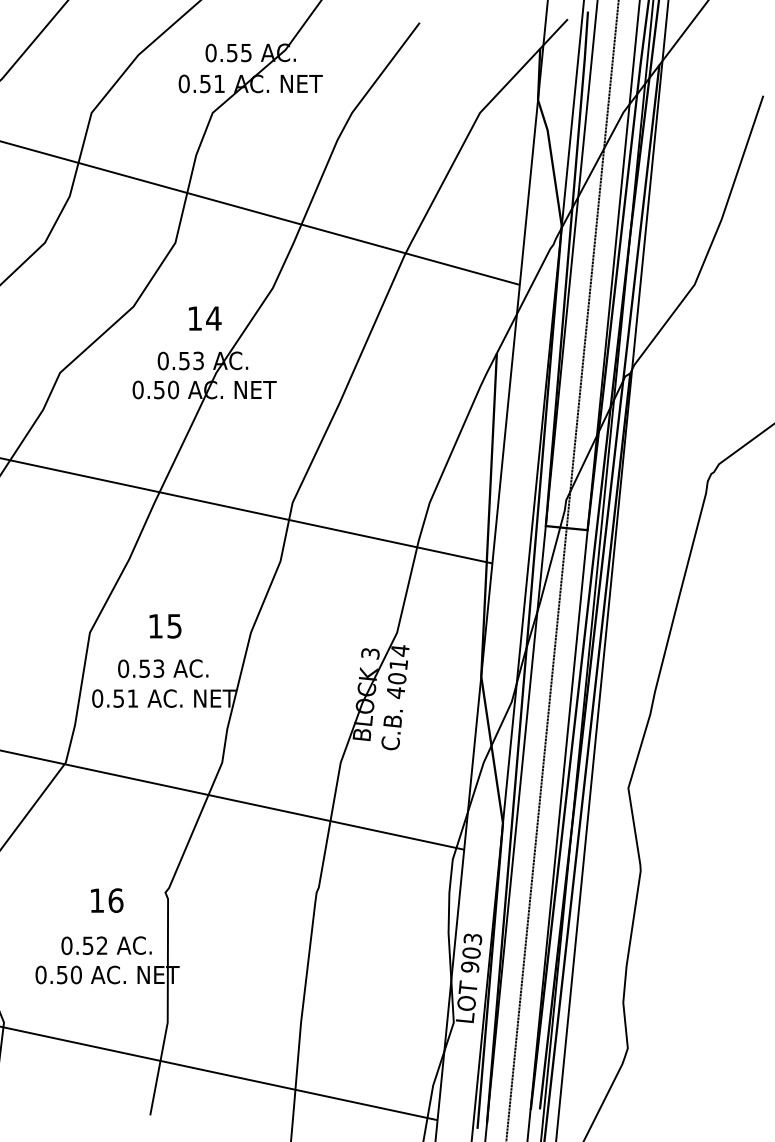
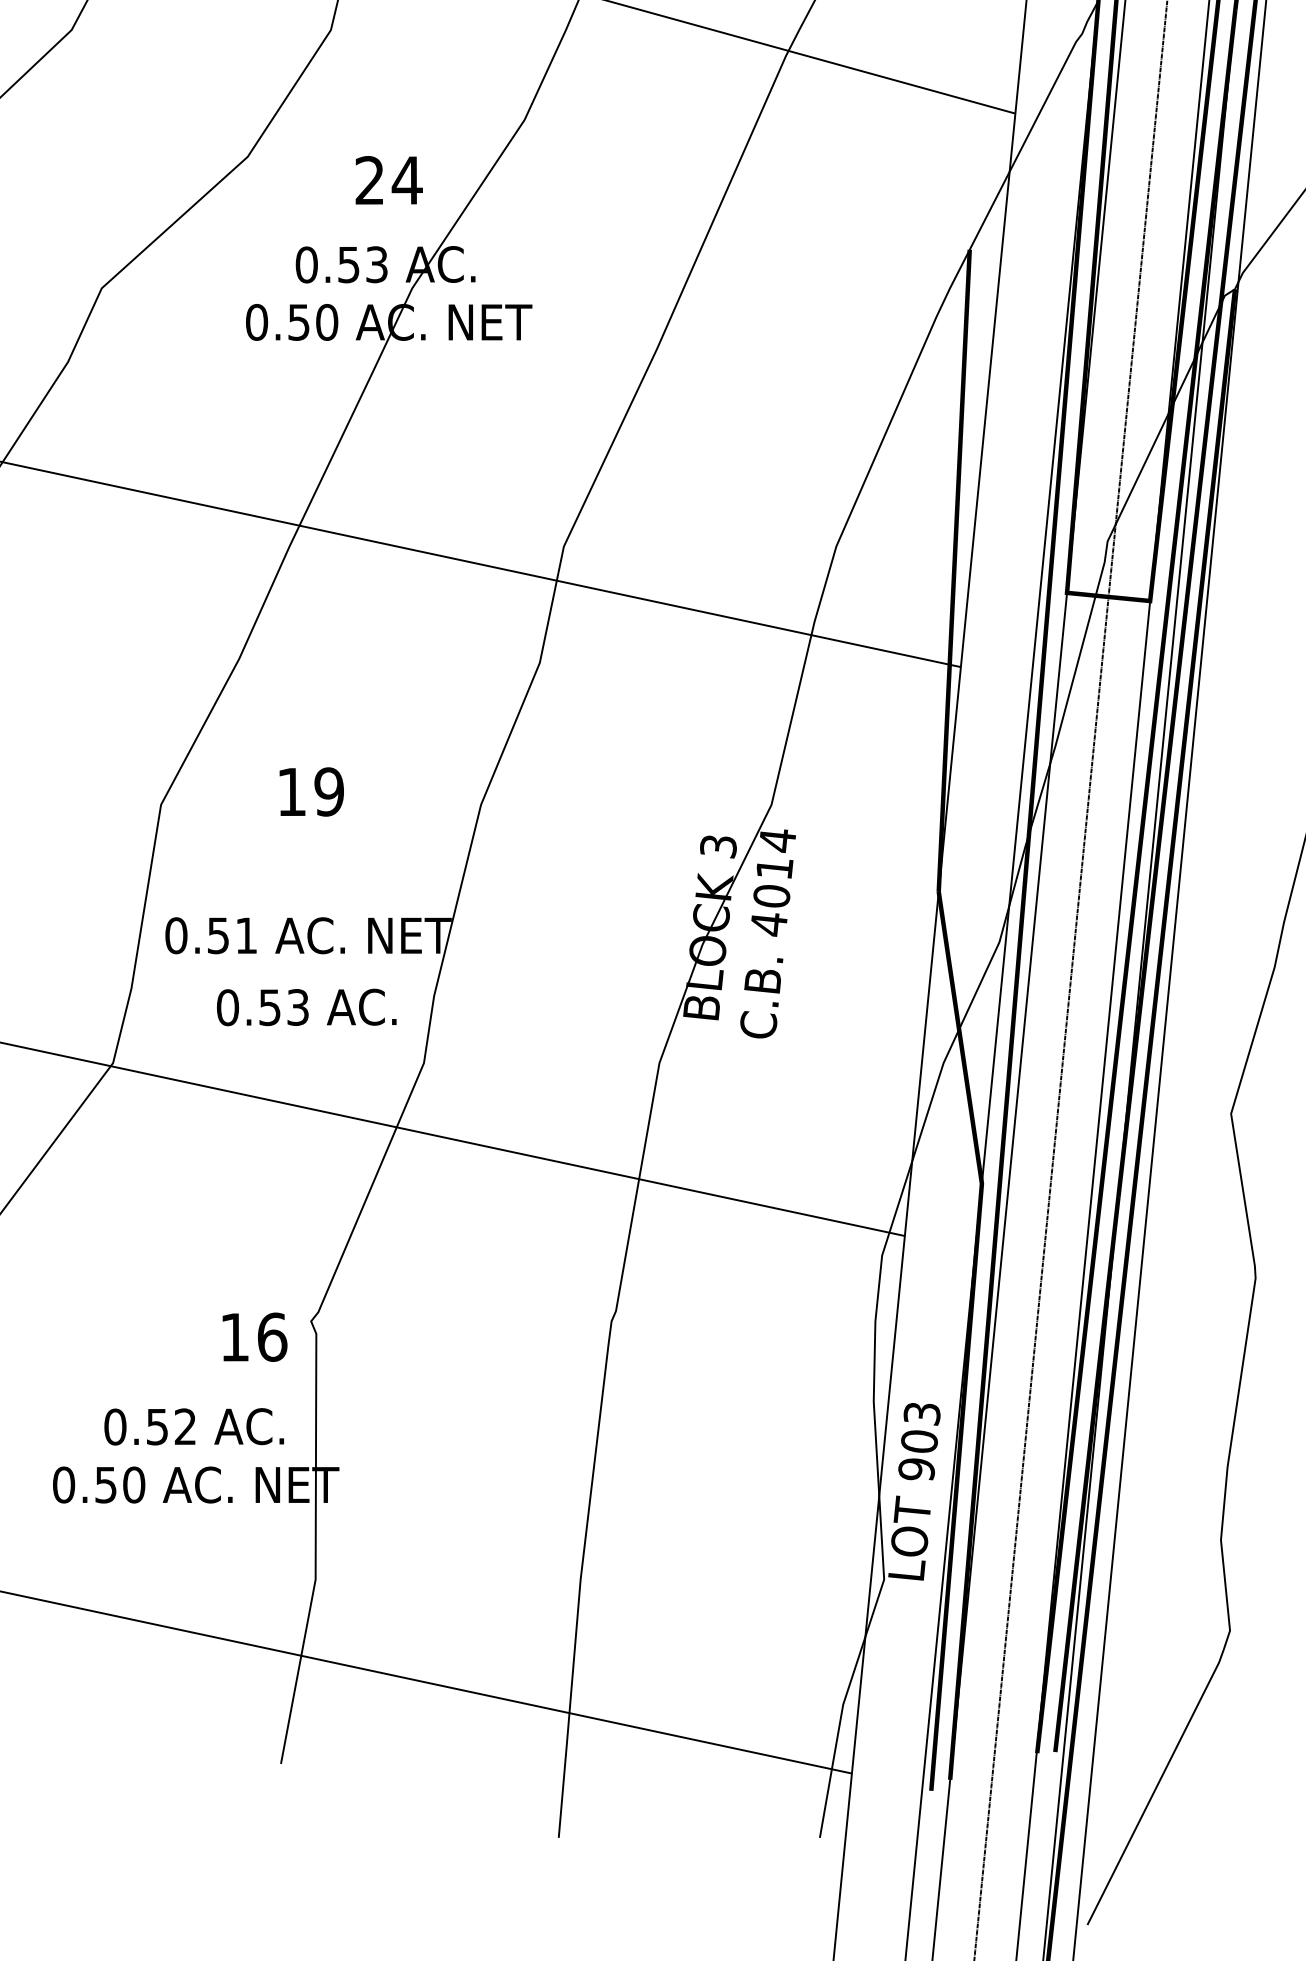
text: (194, 318) -> (368, 180), 14 -> 24
text: (174, 625) -> (329, 790), 15 -> 19
text: (163, 668) -> (307, 1007), moved
text: (107, 900) -> (255, 1336), moved

